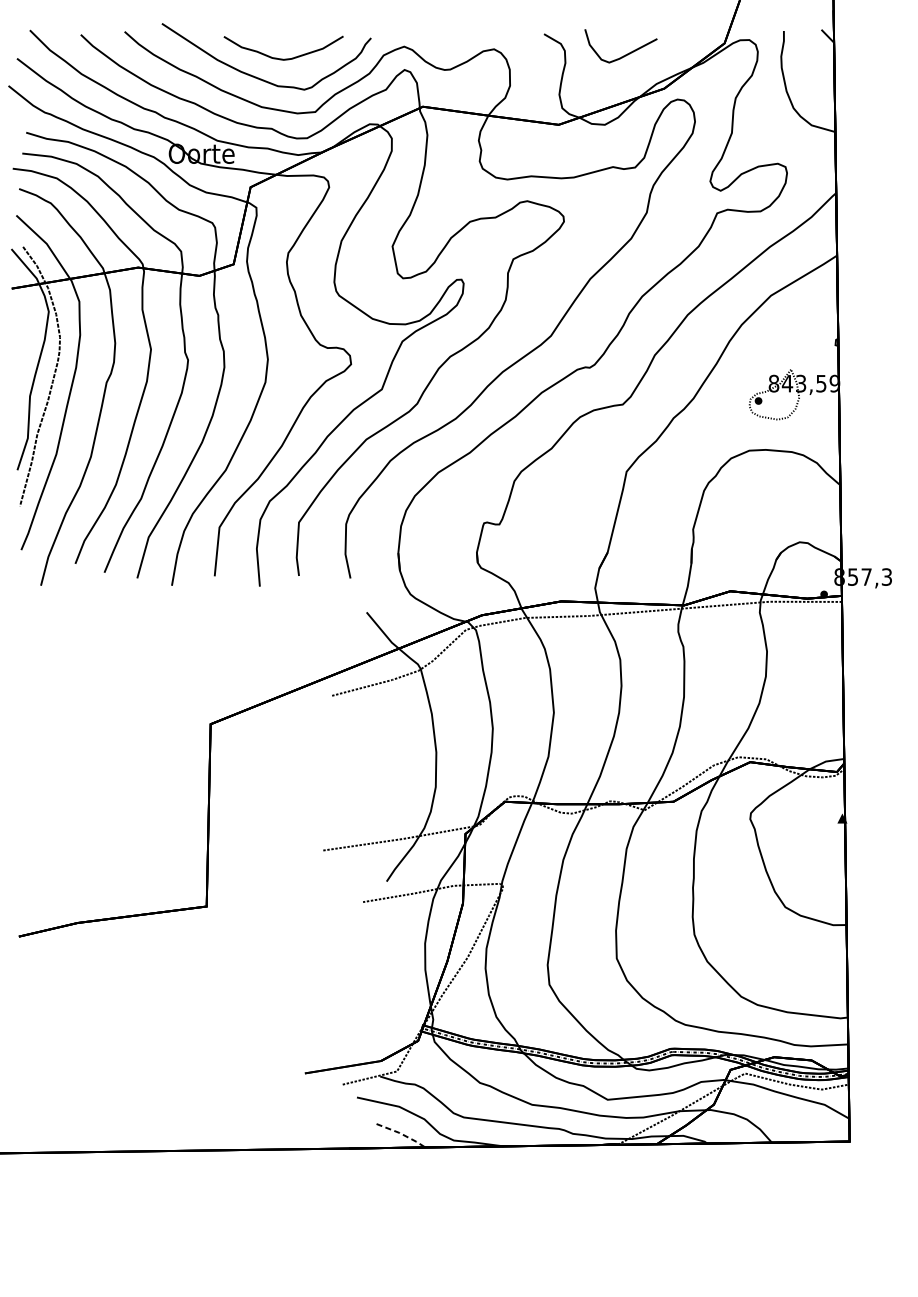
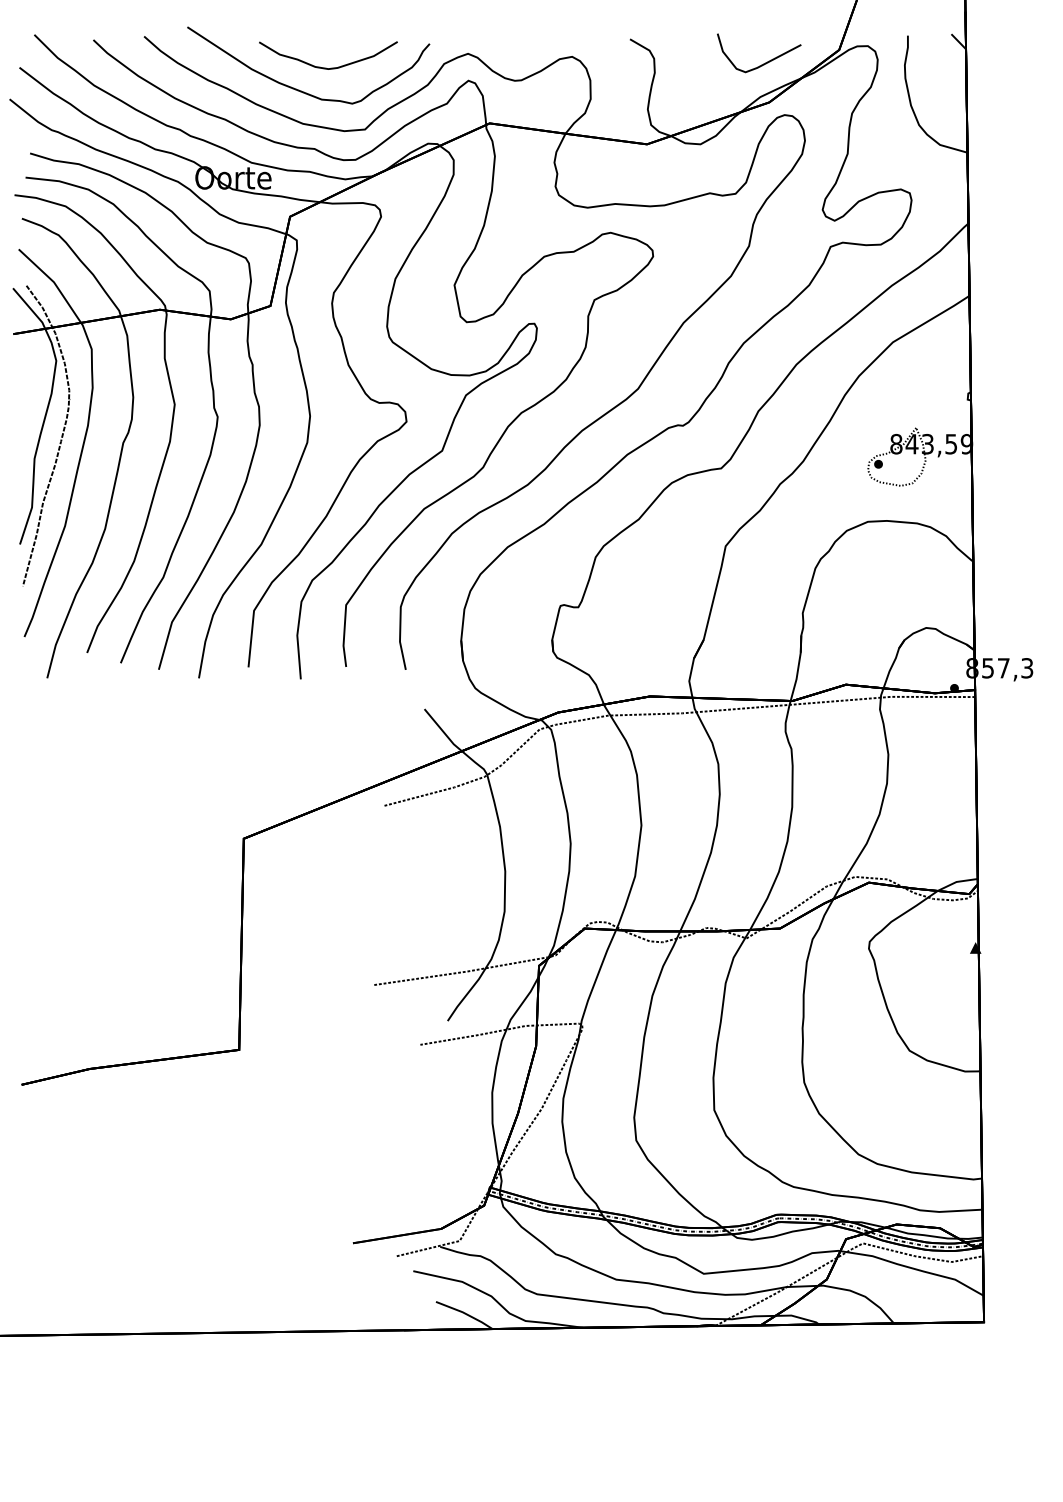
curve: (624, 55) -> (763, 63), moved
line: (402, 1134) -> (465, 1313), dashed -> solid

